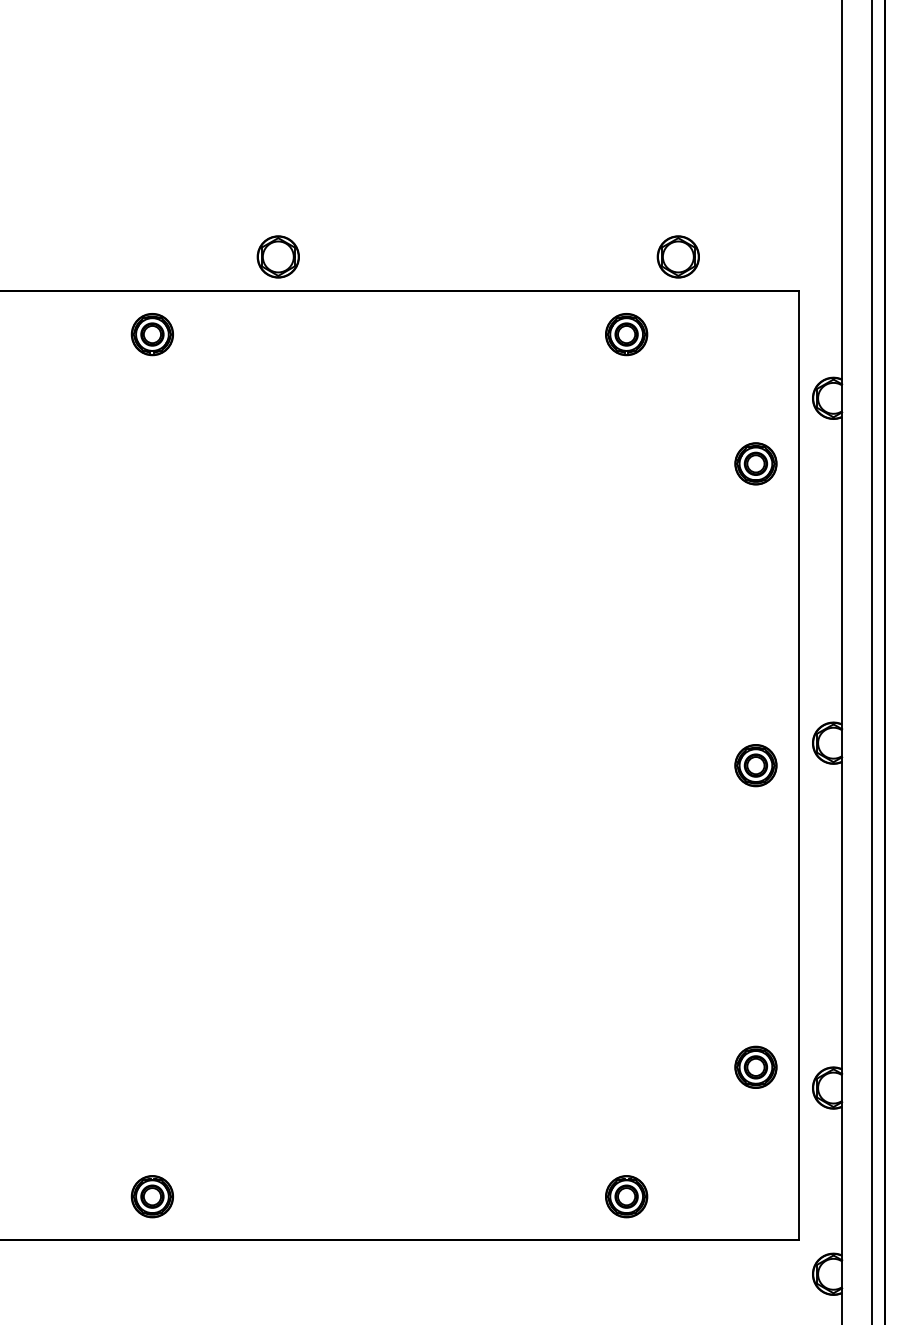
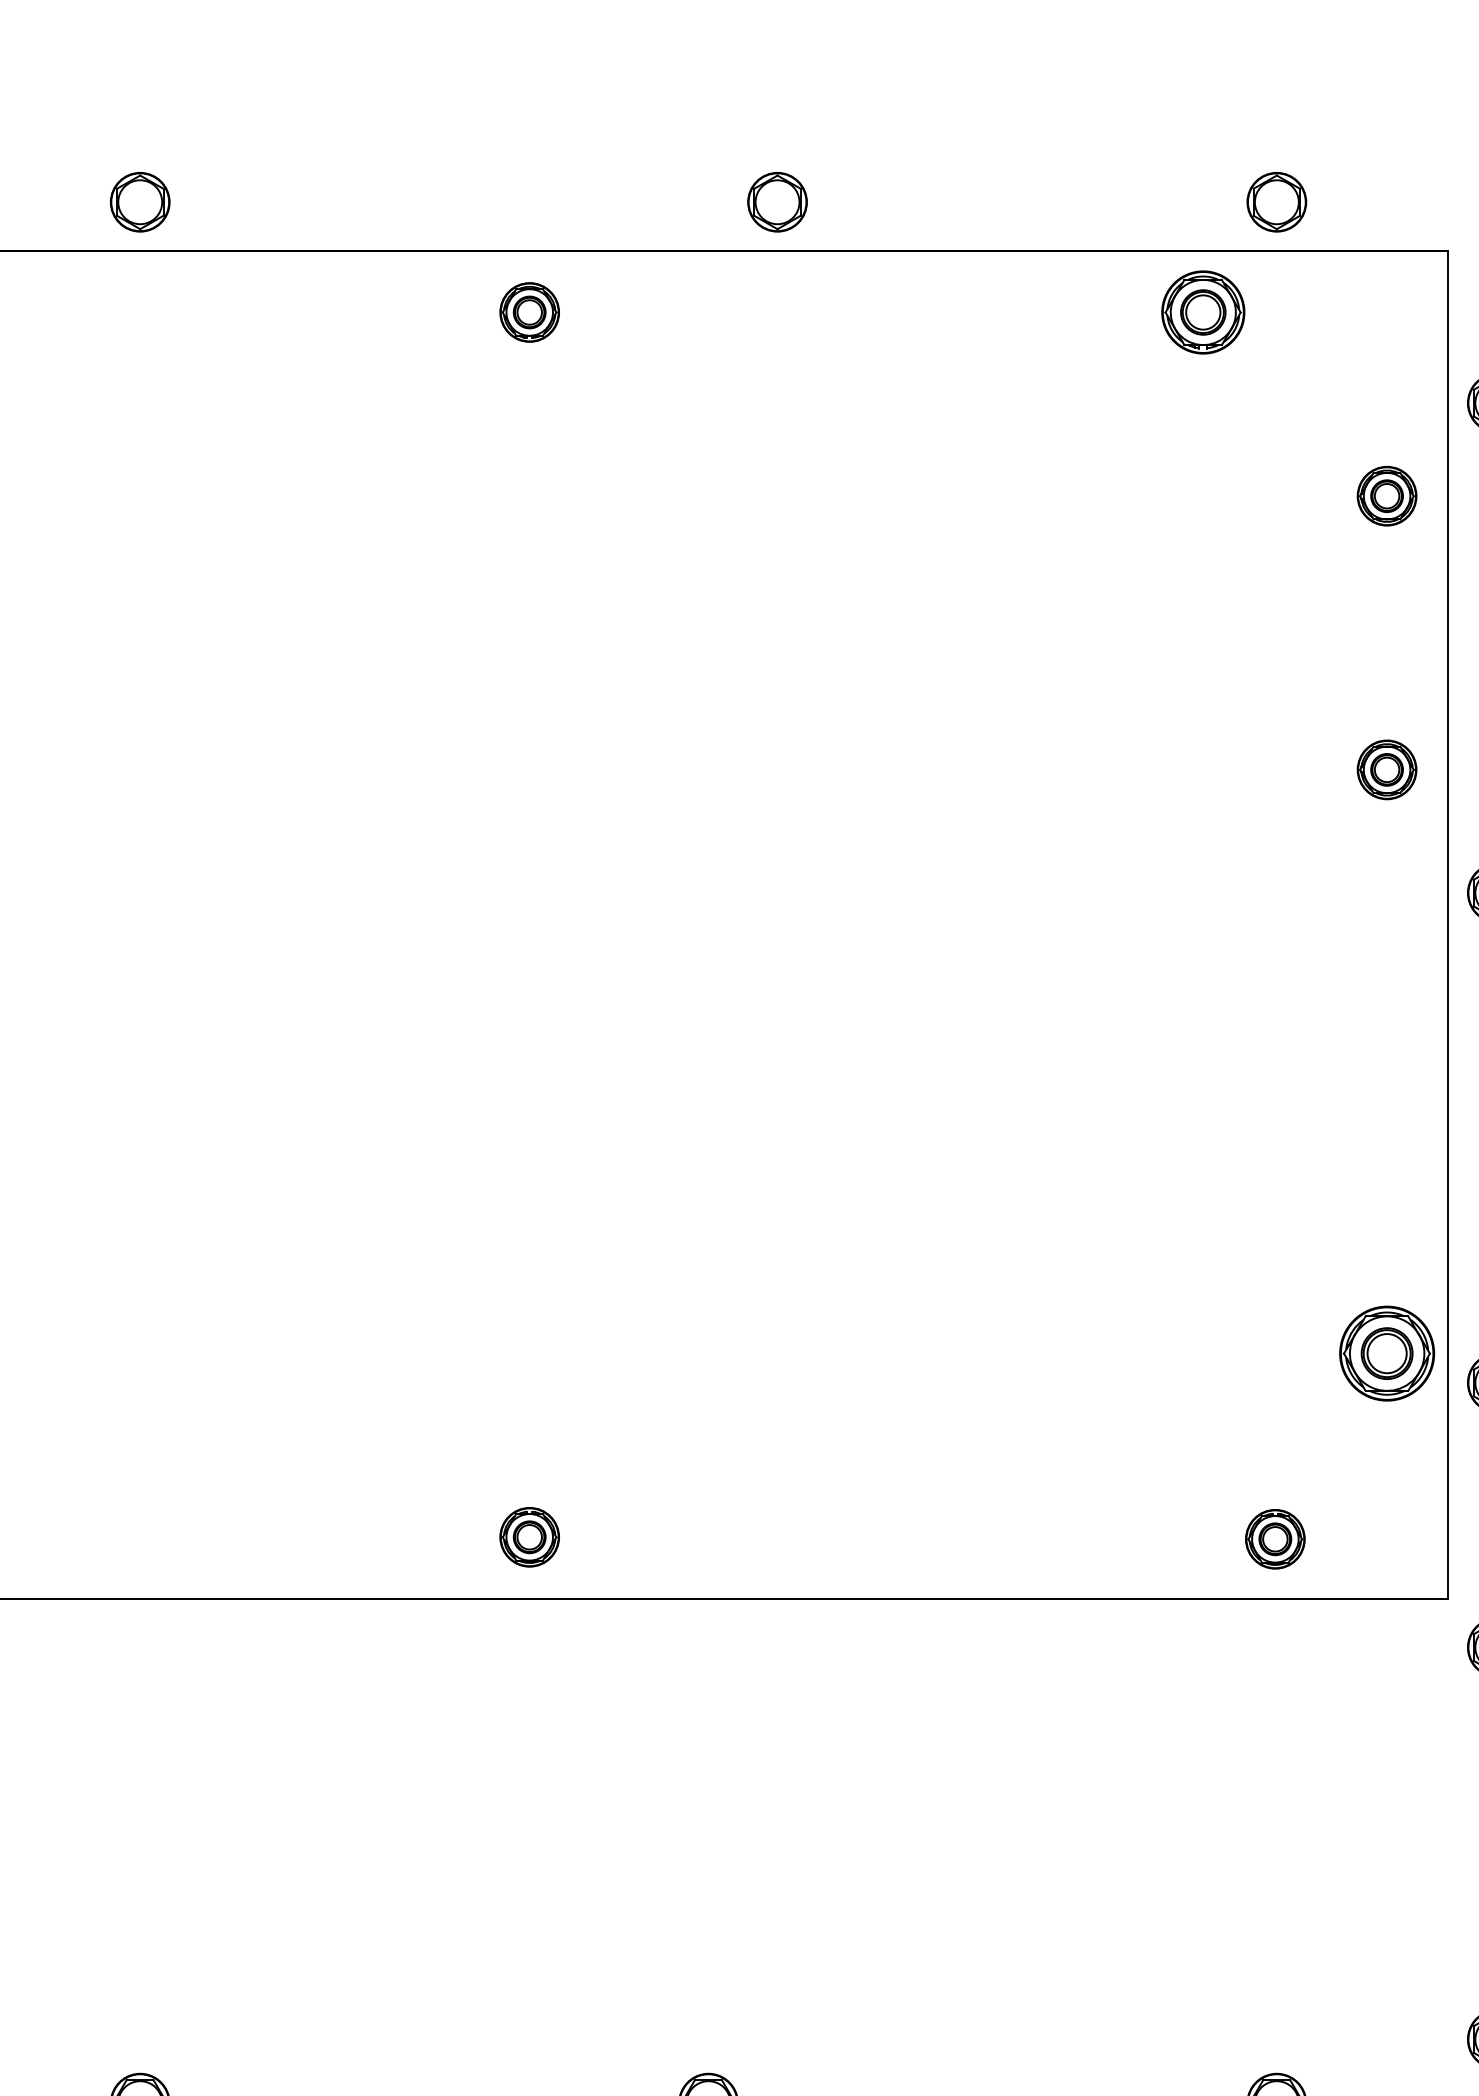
part: (278, 257) -> (777, 202), moved
part: (626, 334) -> (1203, 312), size x1.4
part: (755, 765) -> (1386, 769), moved
part: (755, 1067) -> (1386, 1353), size x1.6
part: (626, 1196) -> (1275, 1539), moved

